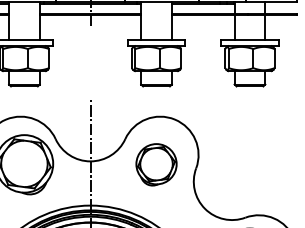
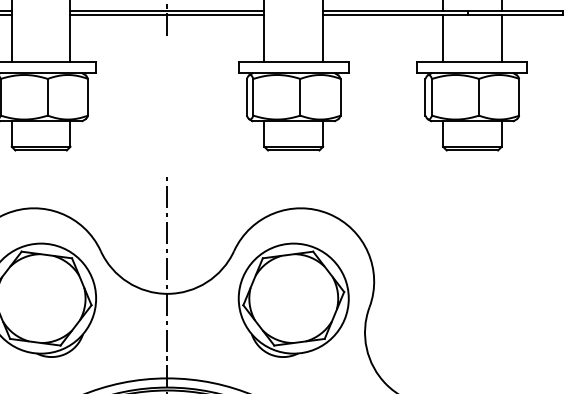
part: (156, 164) -> (293, 299), size x1.43

